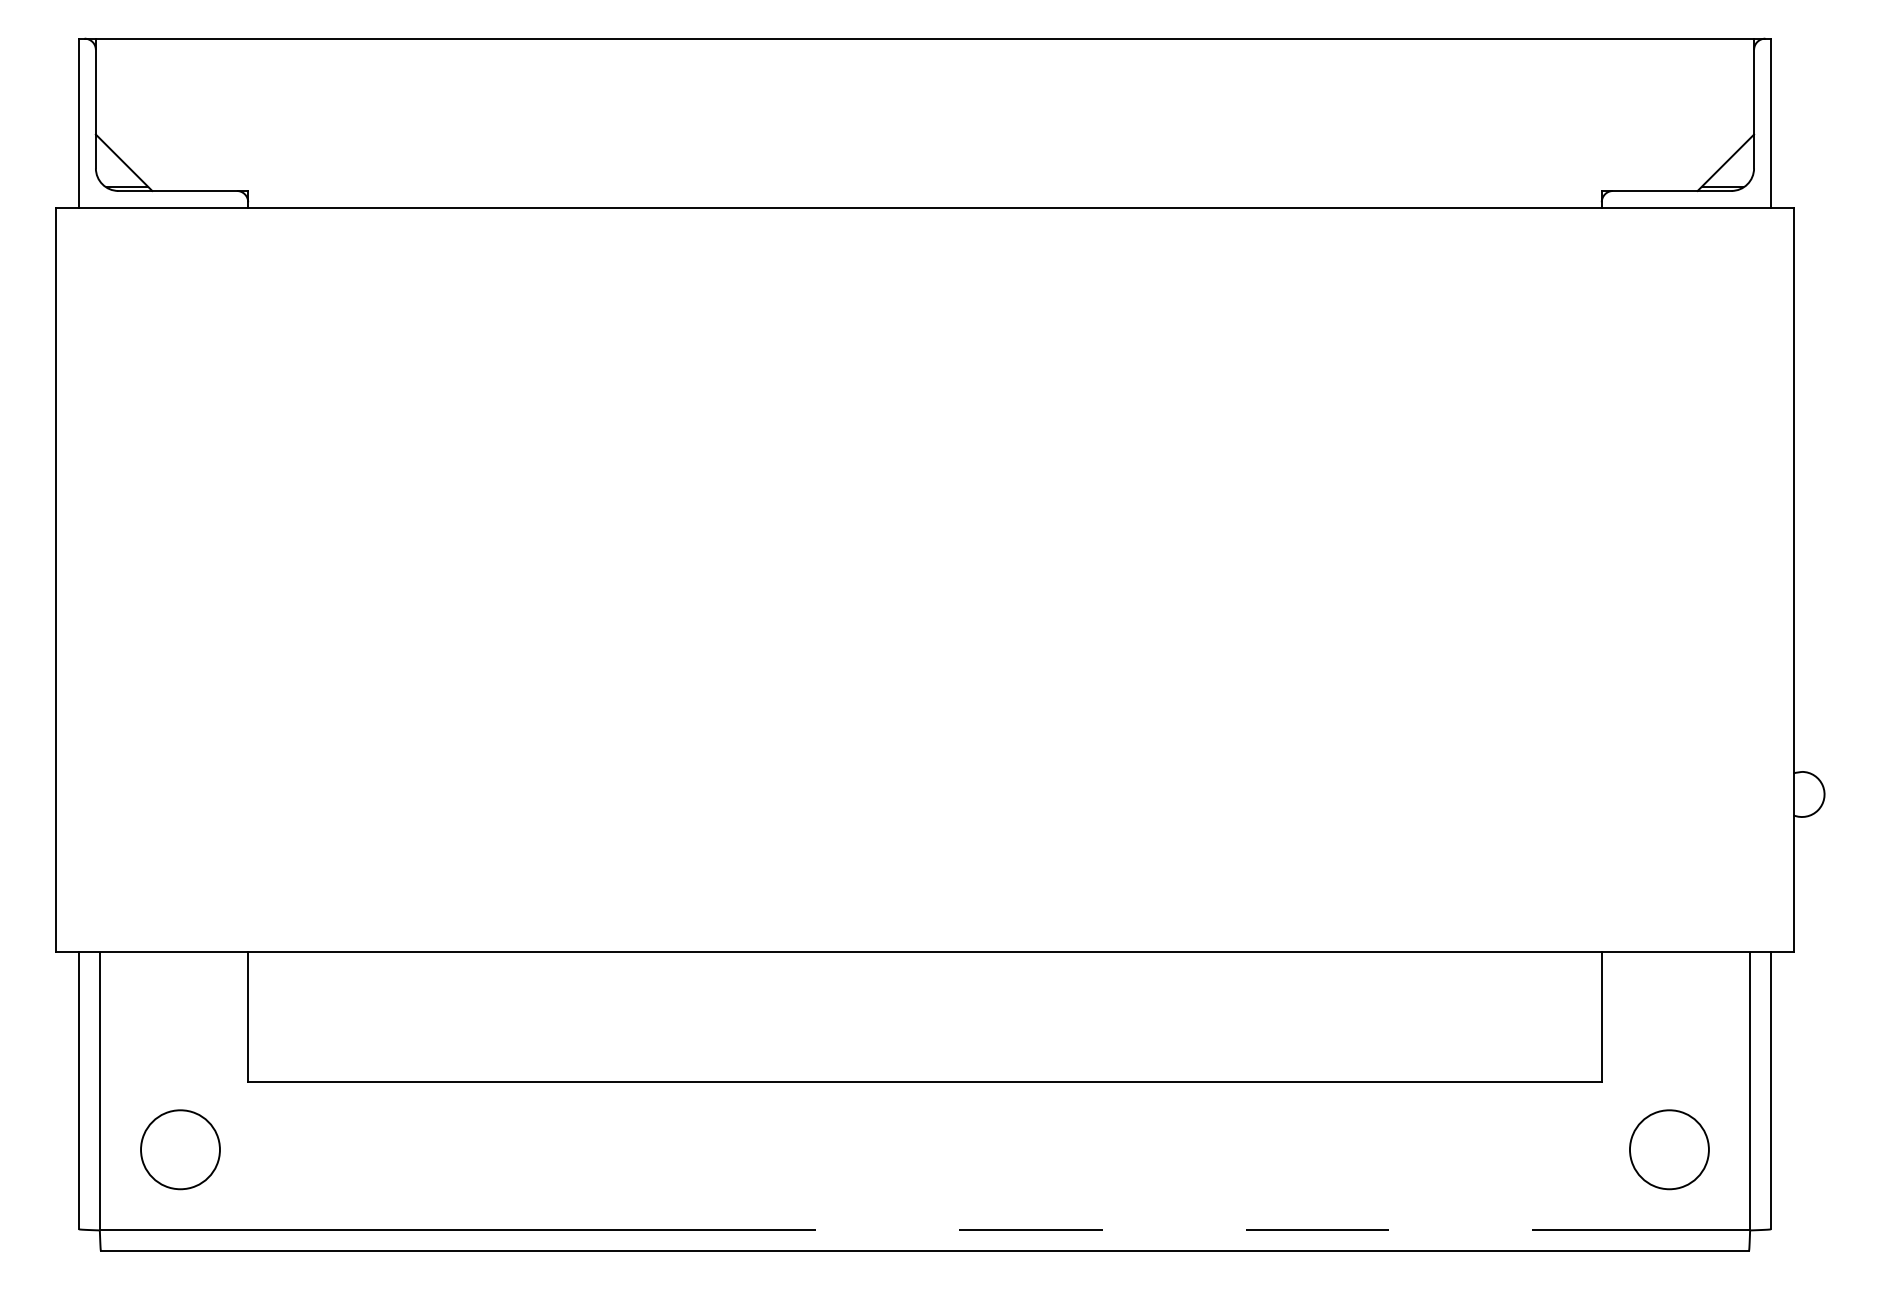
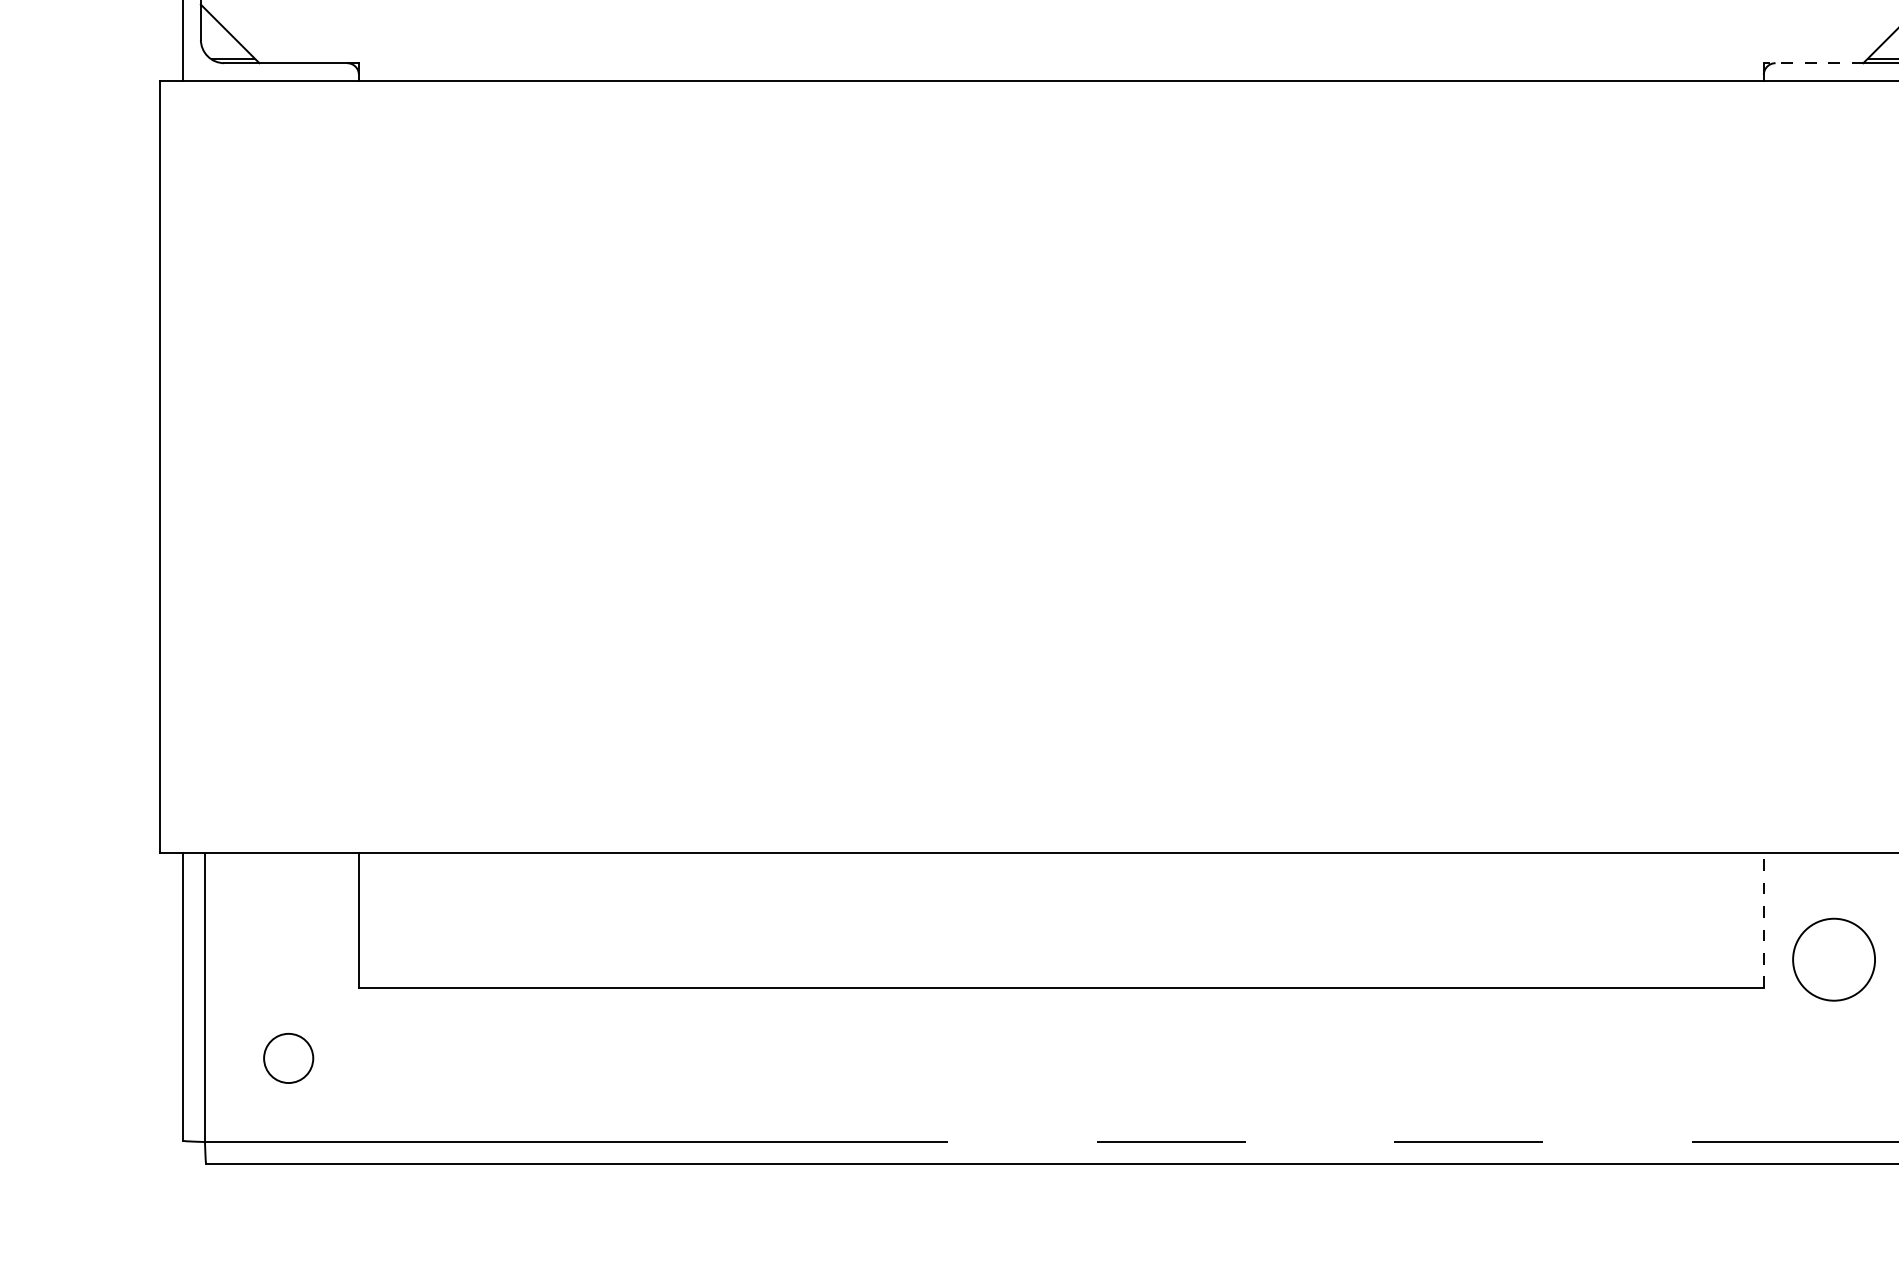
line: (1649, 190) -> (1813, 62), solid -> dashed
line: (1601, 1017) -> (1763, 921), solid -> dashed
circle: (180, 1149) -> (288, 1058), size x0.6
circle: (1669, 1149) -> (1834, 959), moved

